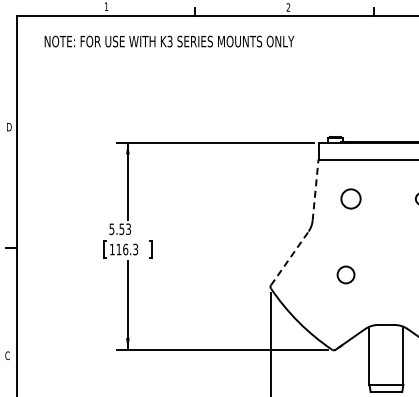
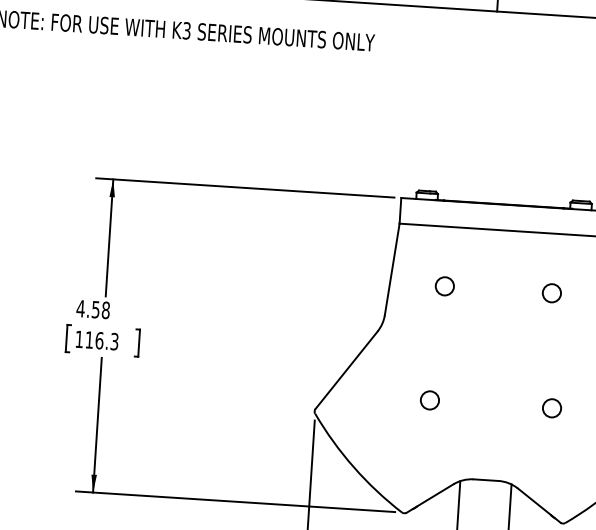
line: (315, 190) -> (392, 270), dashed -> solid
circle: (350, 198) -> (444, 285), size x0.62
text: (120, 229) -> (93, 309), 5.53 -> 4.58
line: (289, 258) -> (346, 370), dashed -> solid
circle: (345, 274) -> (429, 399), size x0.71

